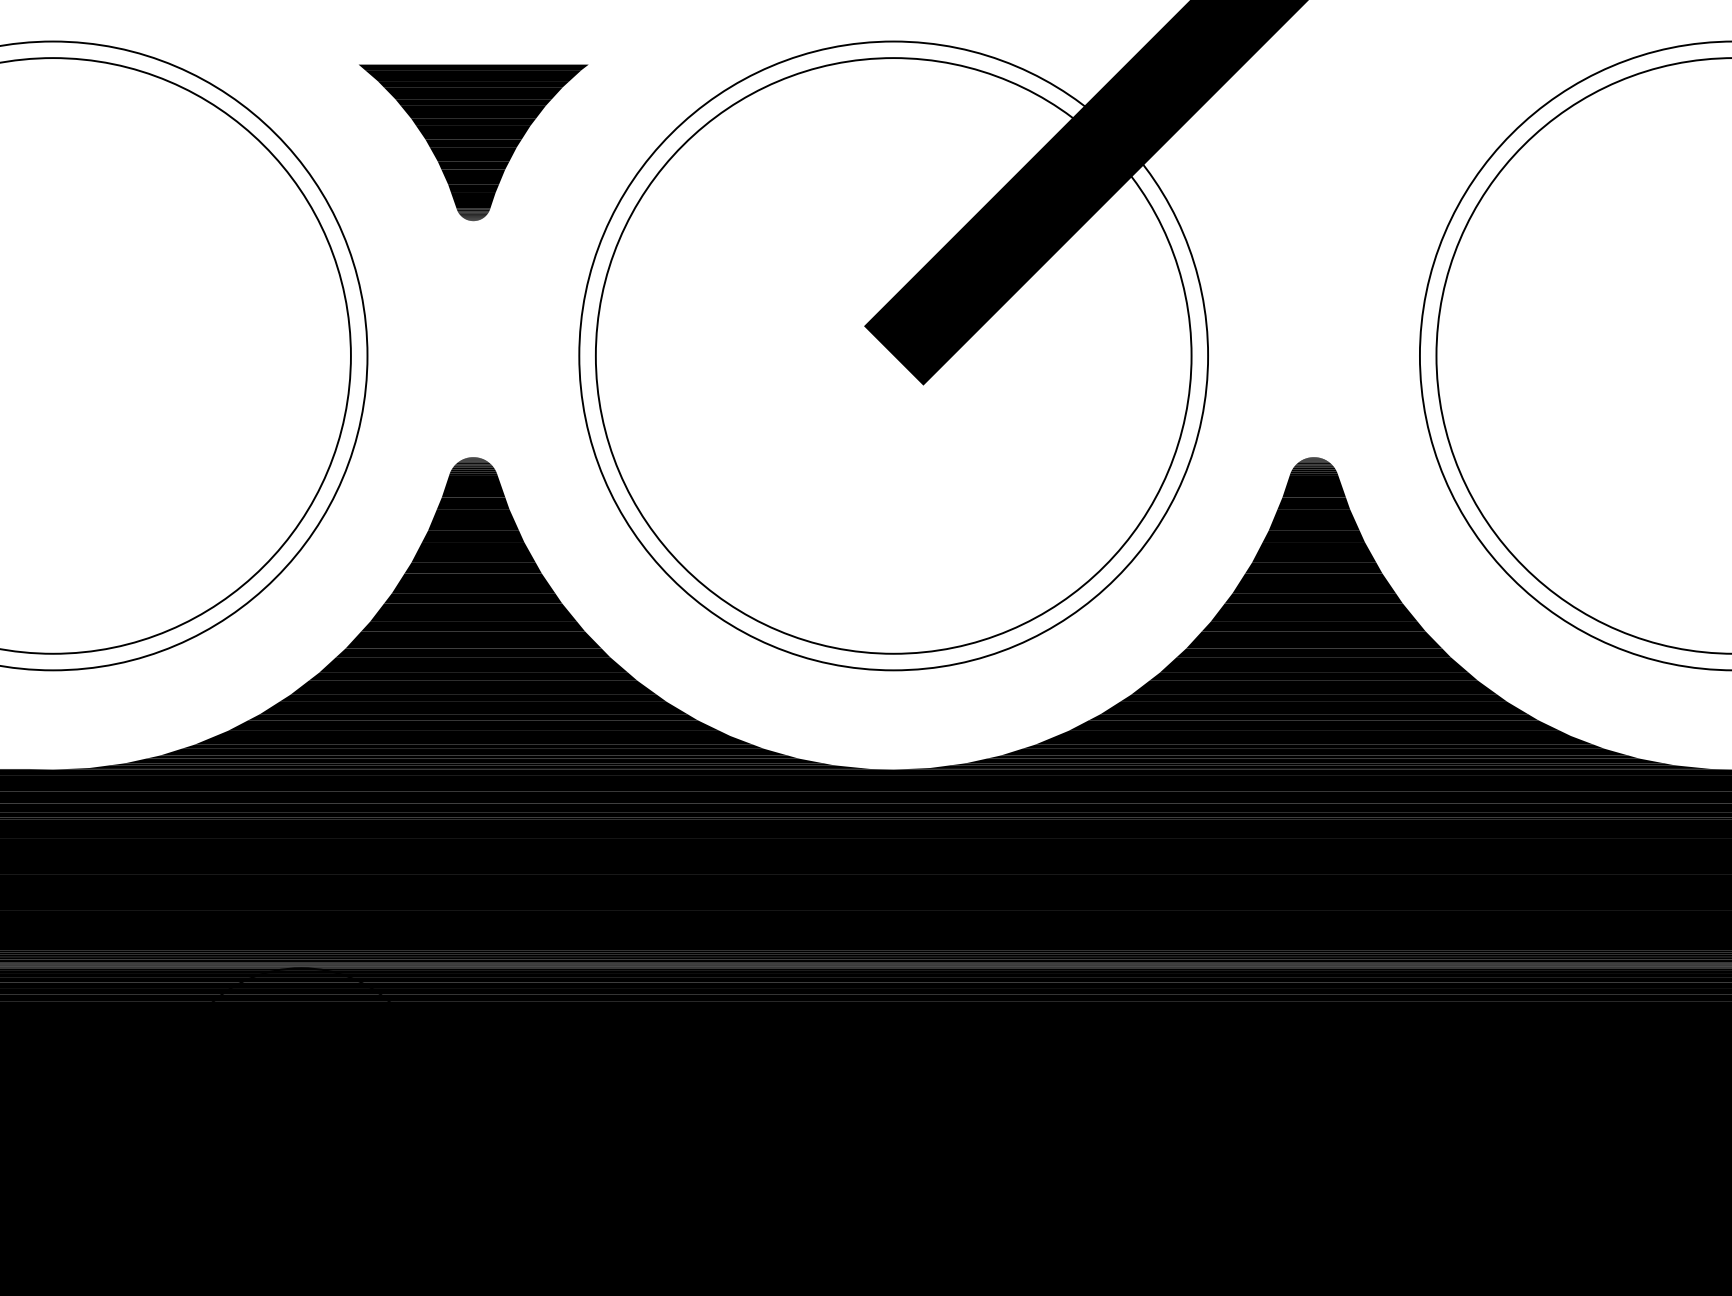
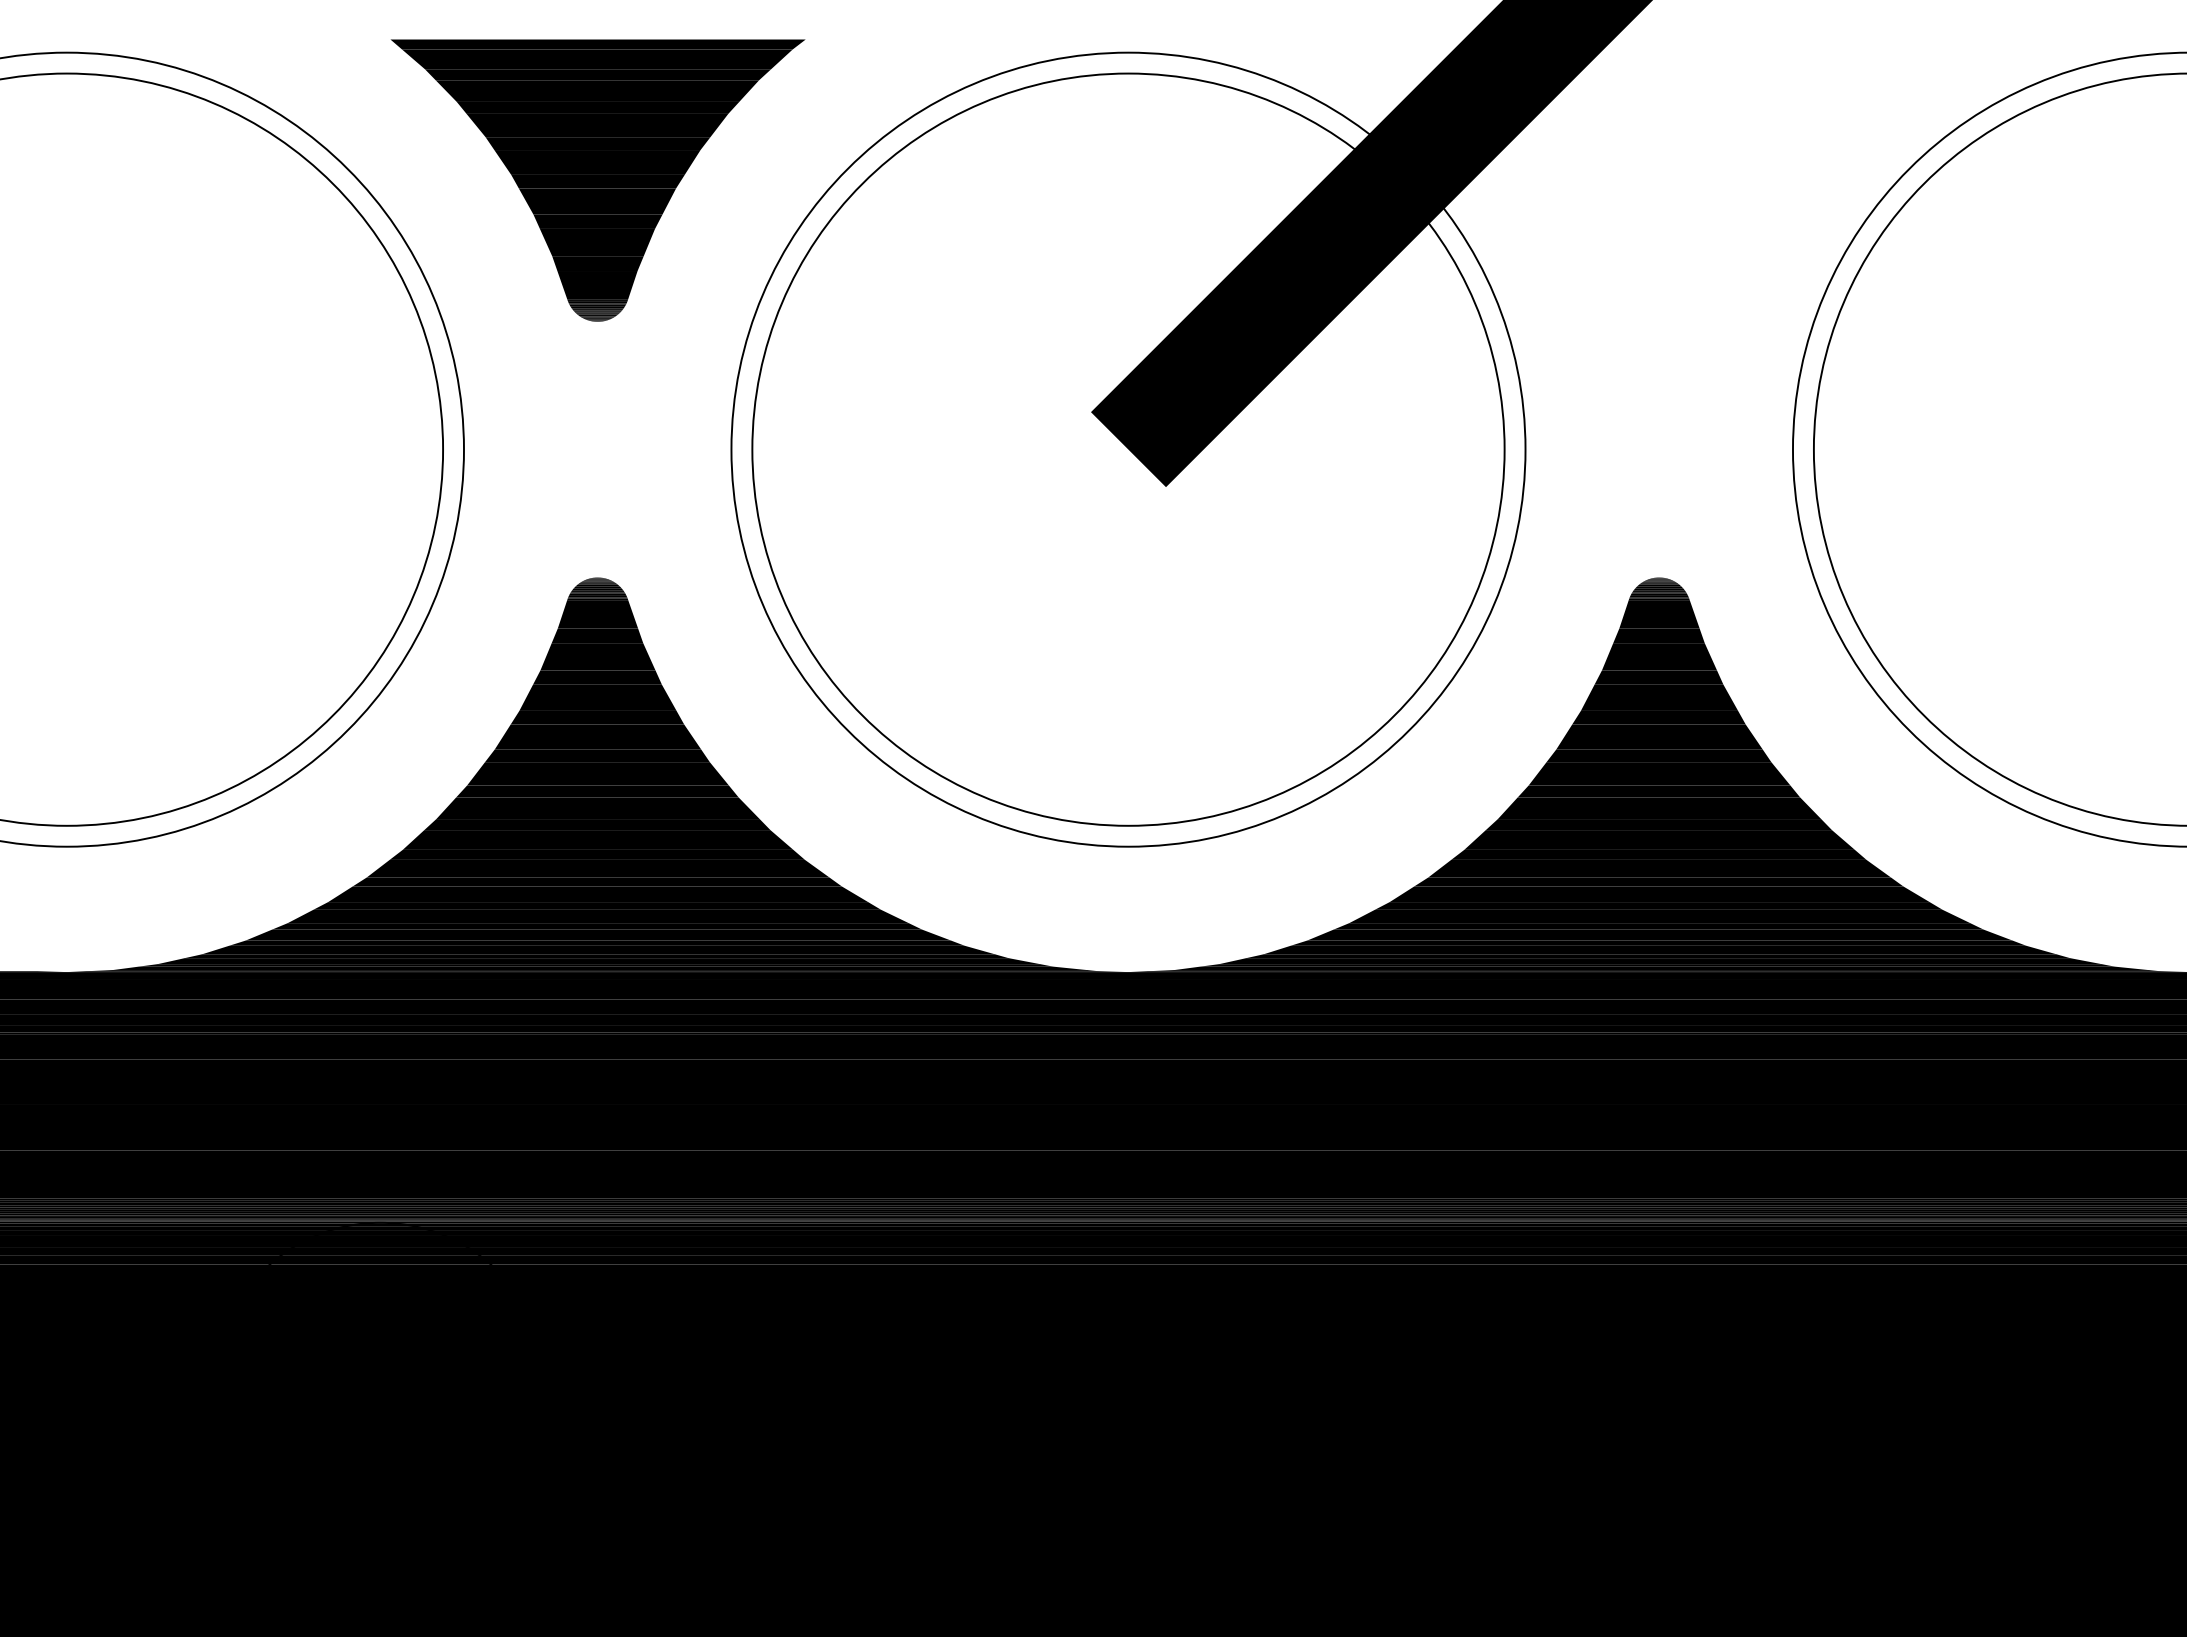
part: (473, 142) -> (597, 180), size x1.43

